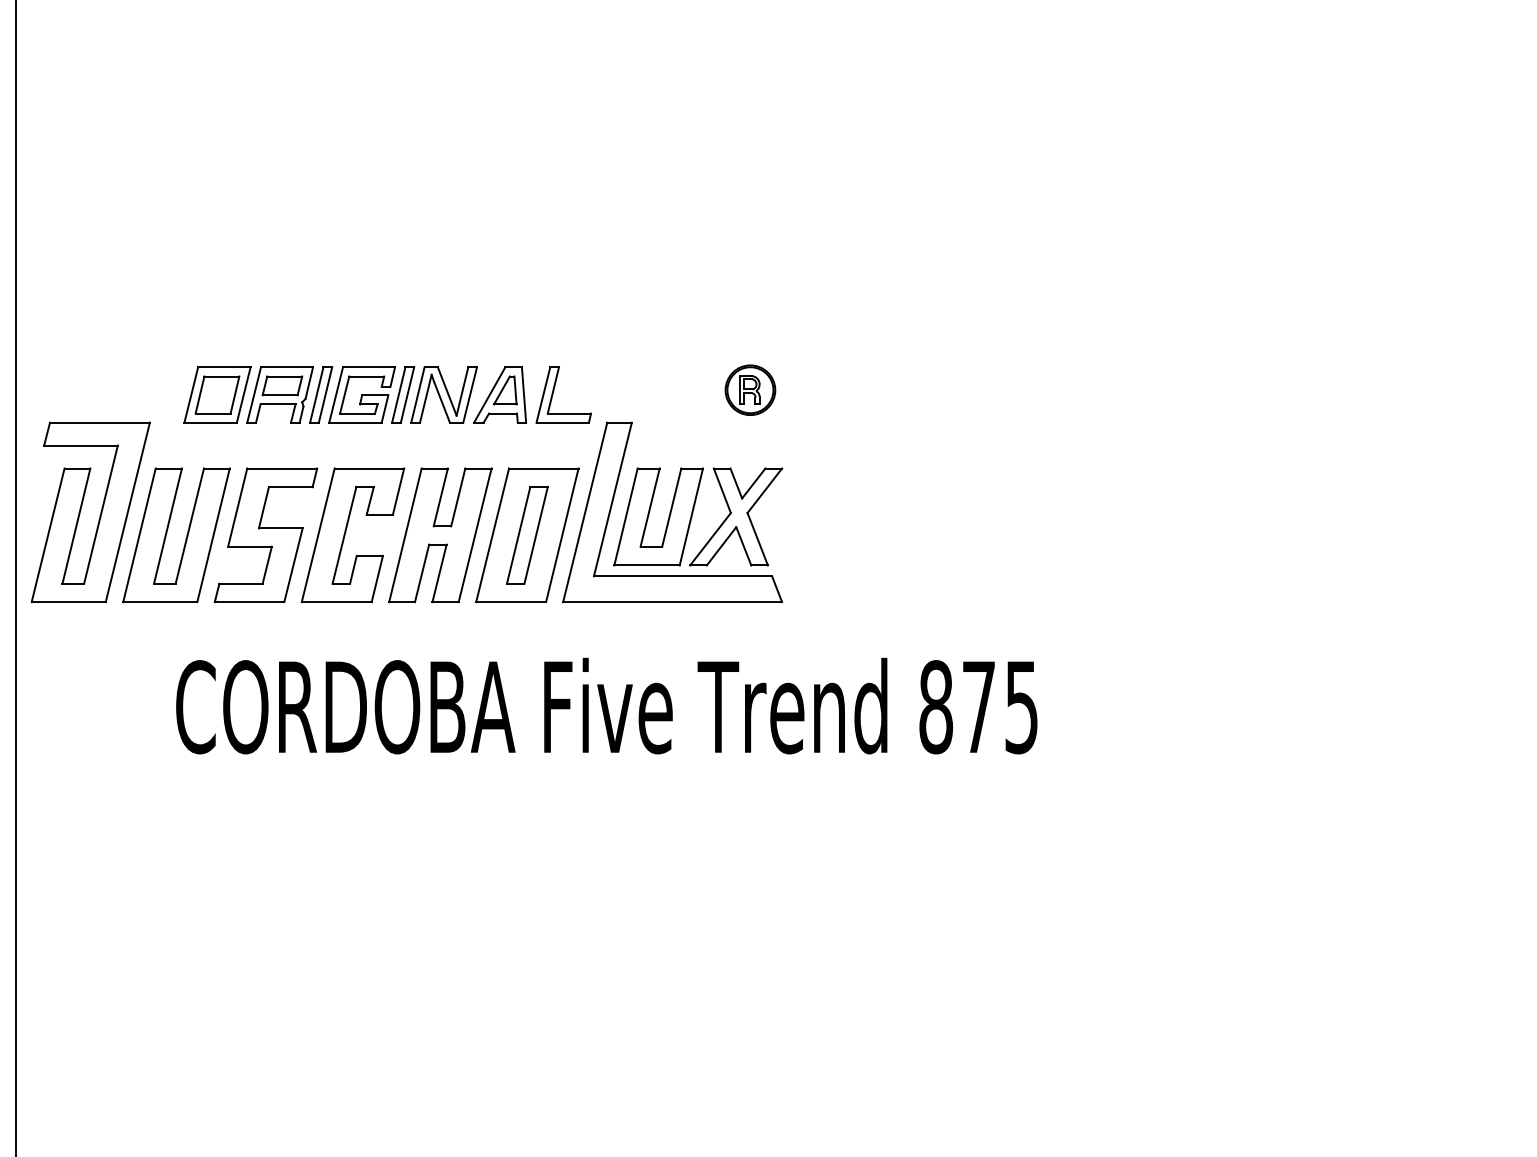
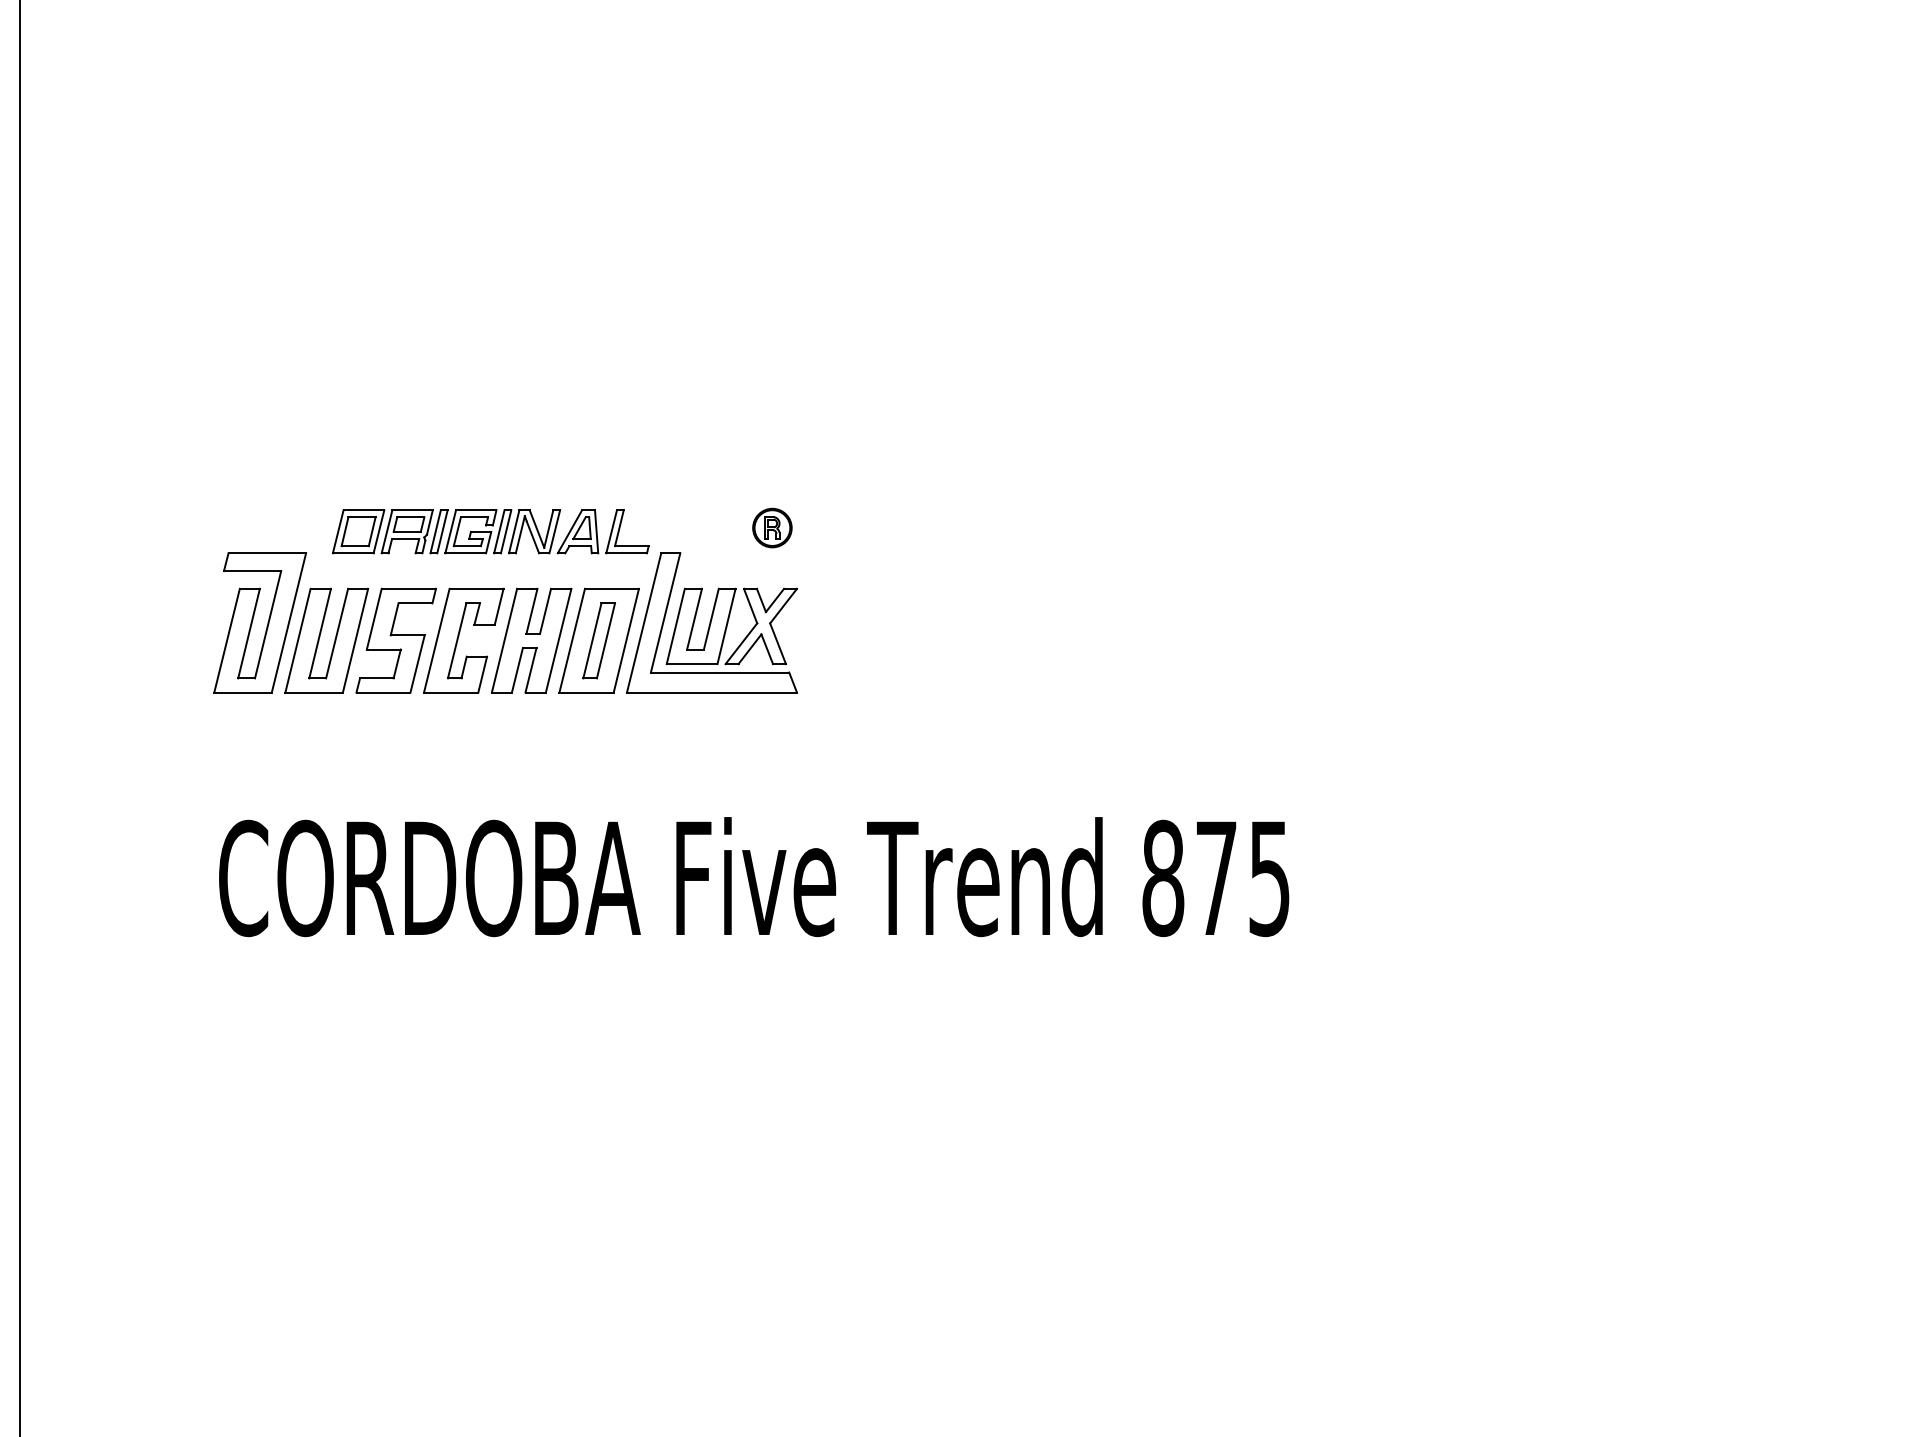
part: (406, 483) -> (505, 600), size x0.62

